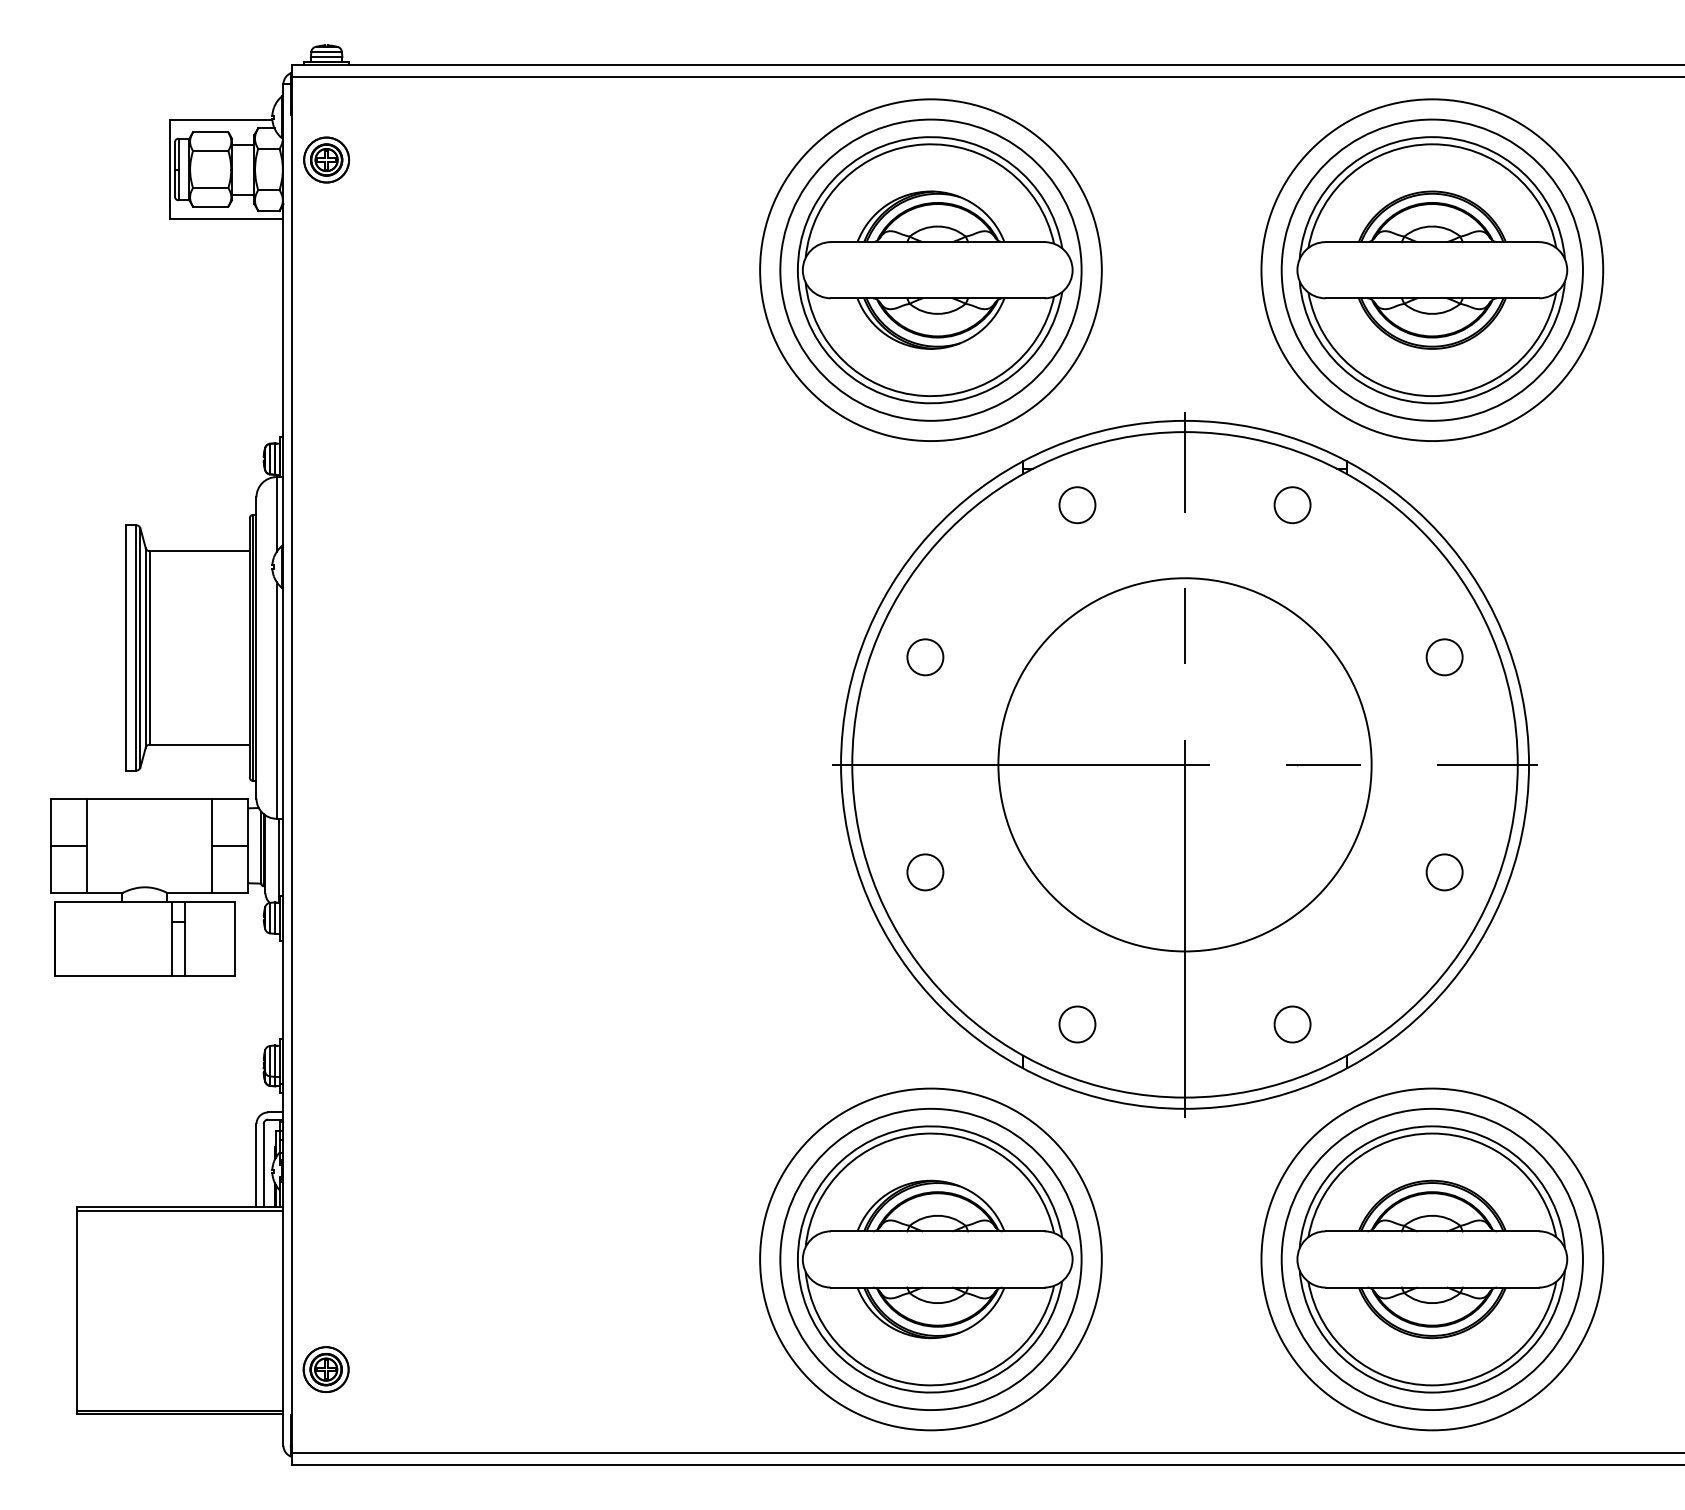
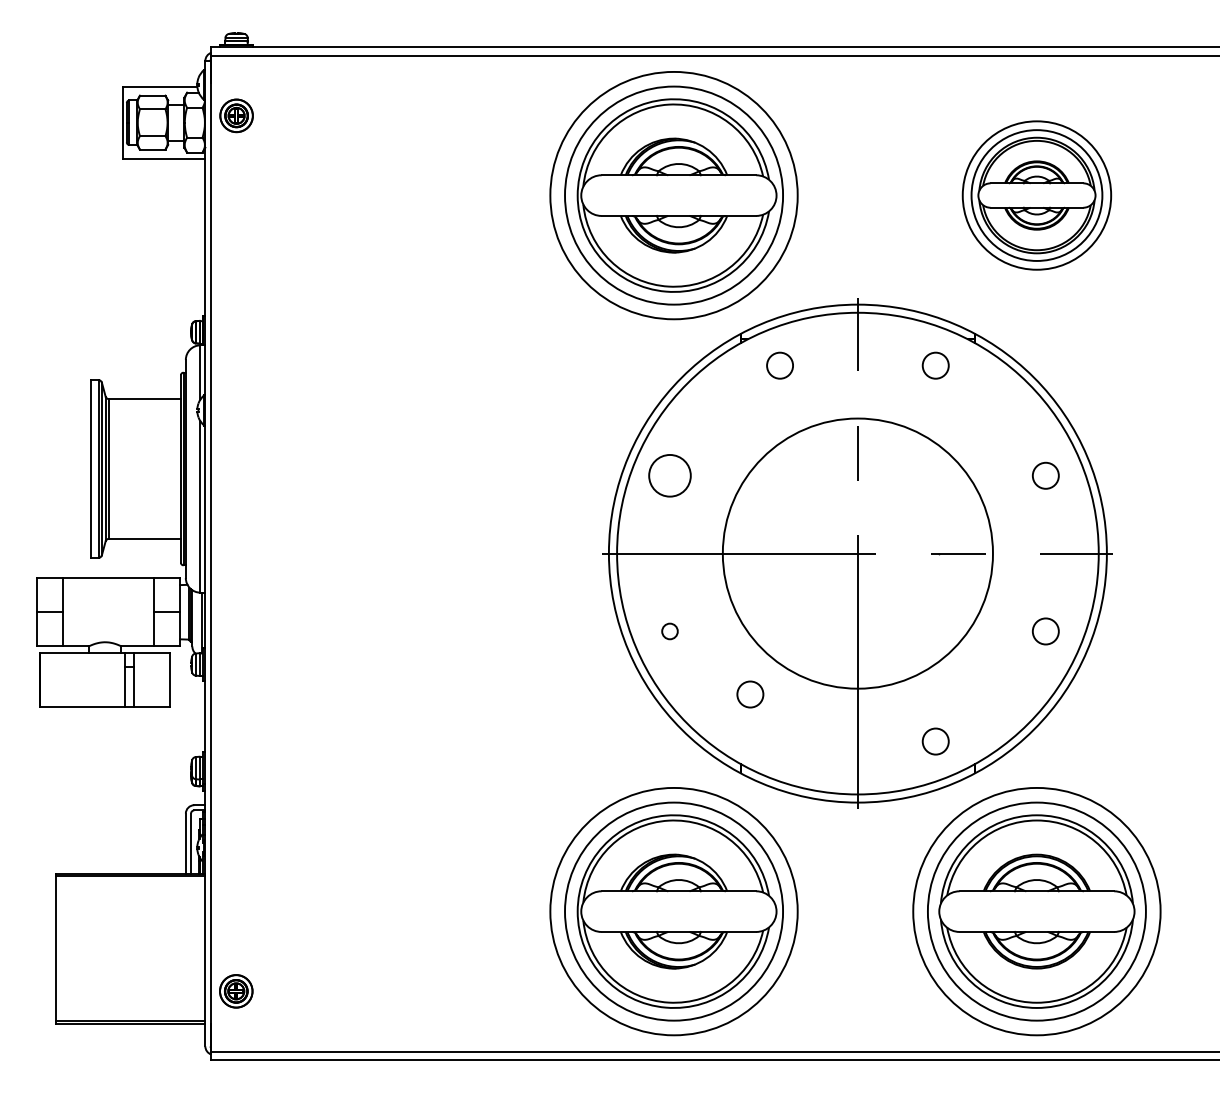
part: (1432, 269) -> (1037, 195), size x0.6
circle: (925, 657) -> (670, 475), size x1.6
circle: (925, 872) -> (670, 631), size x0.6
circle: (1077, 1024) -> (750, 694), moved

